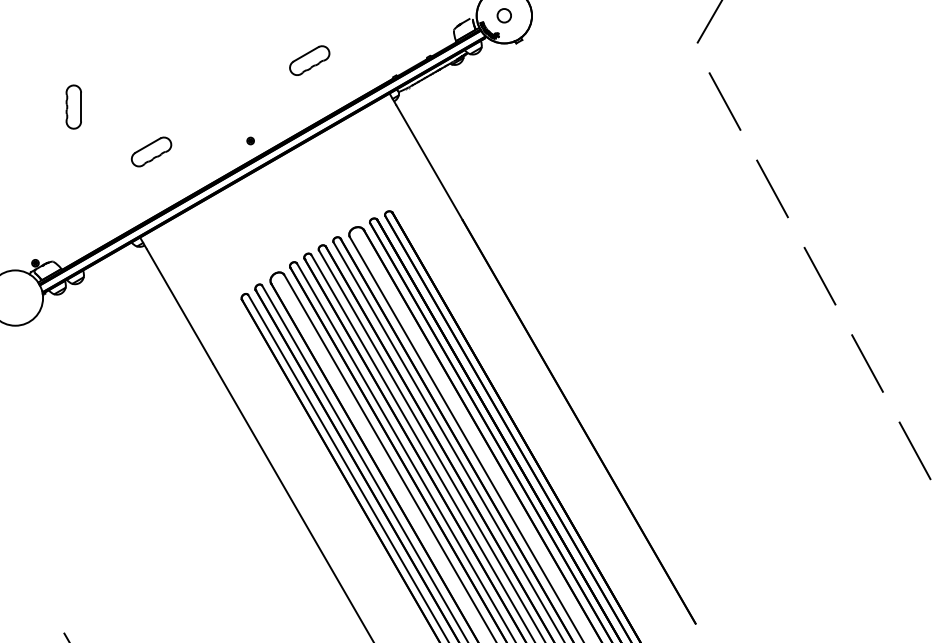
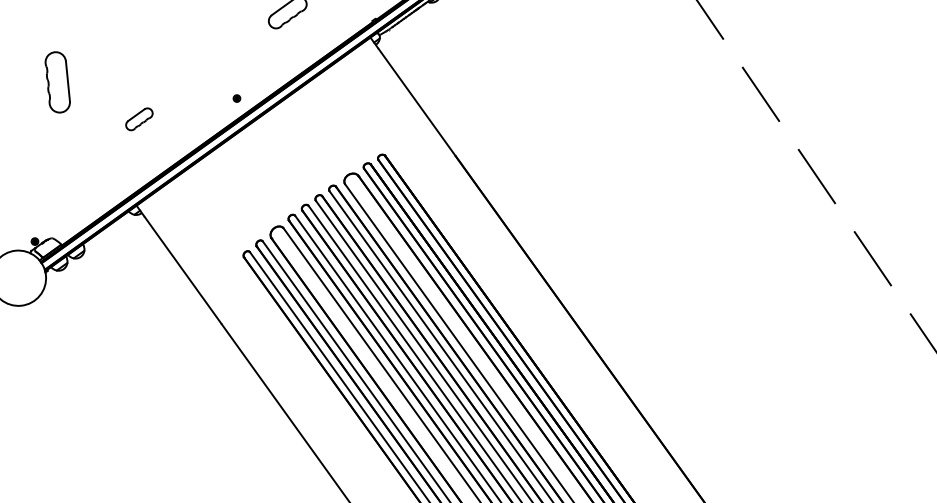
part: (73, 106) -> (57, 81), size x1.4
part: (151, 151) -> (139, 118), size x0.7

